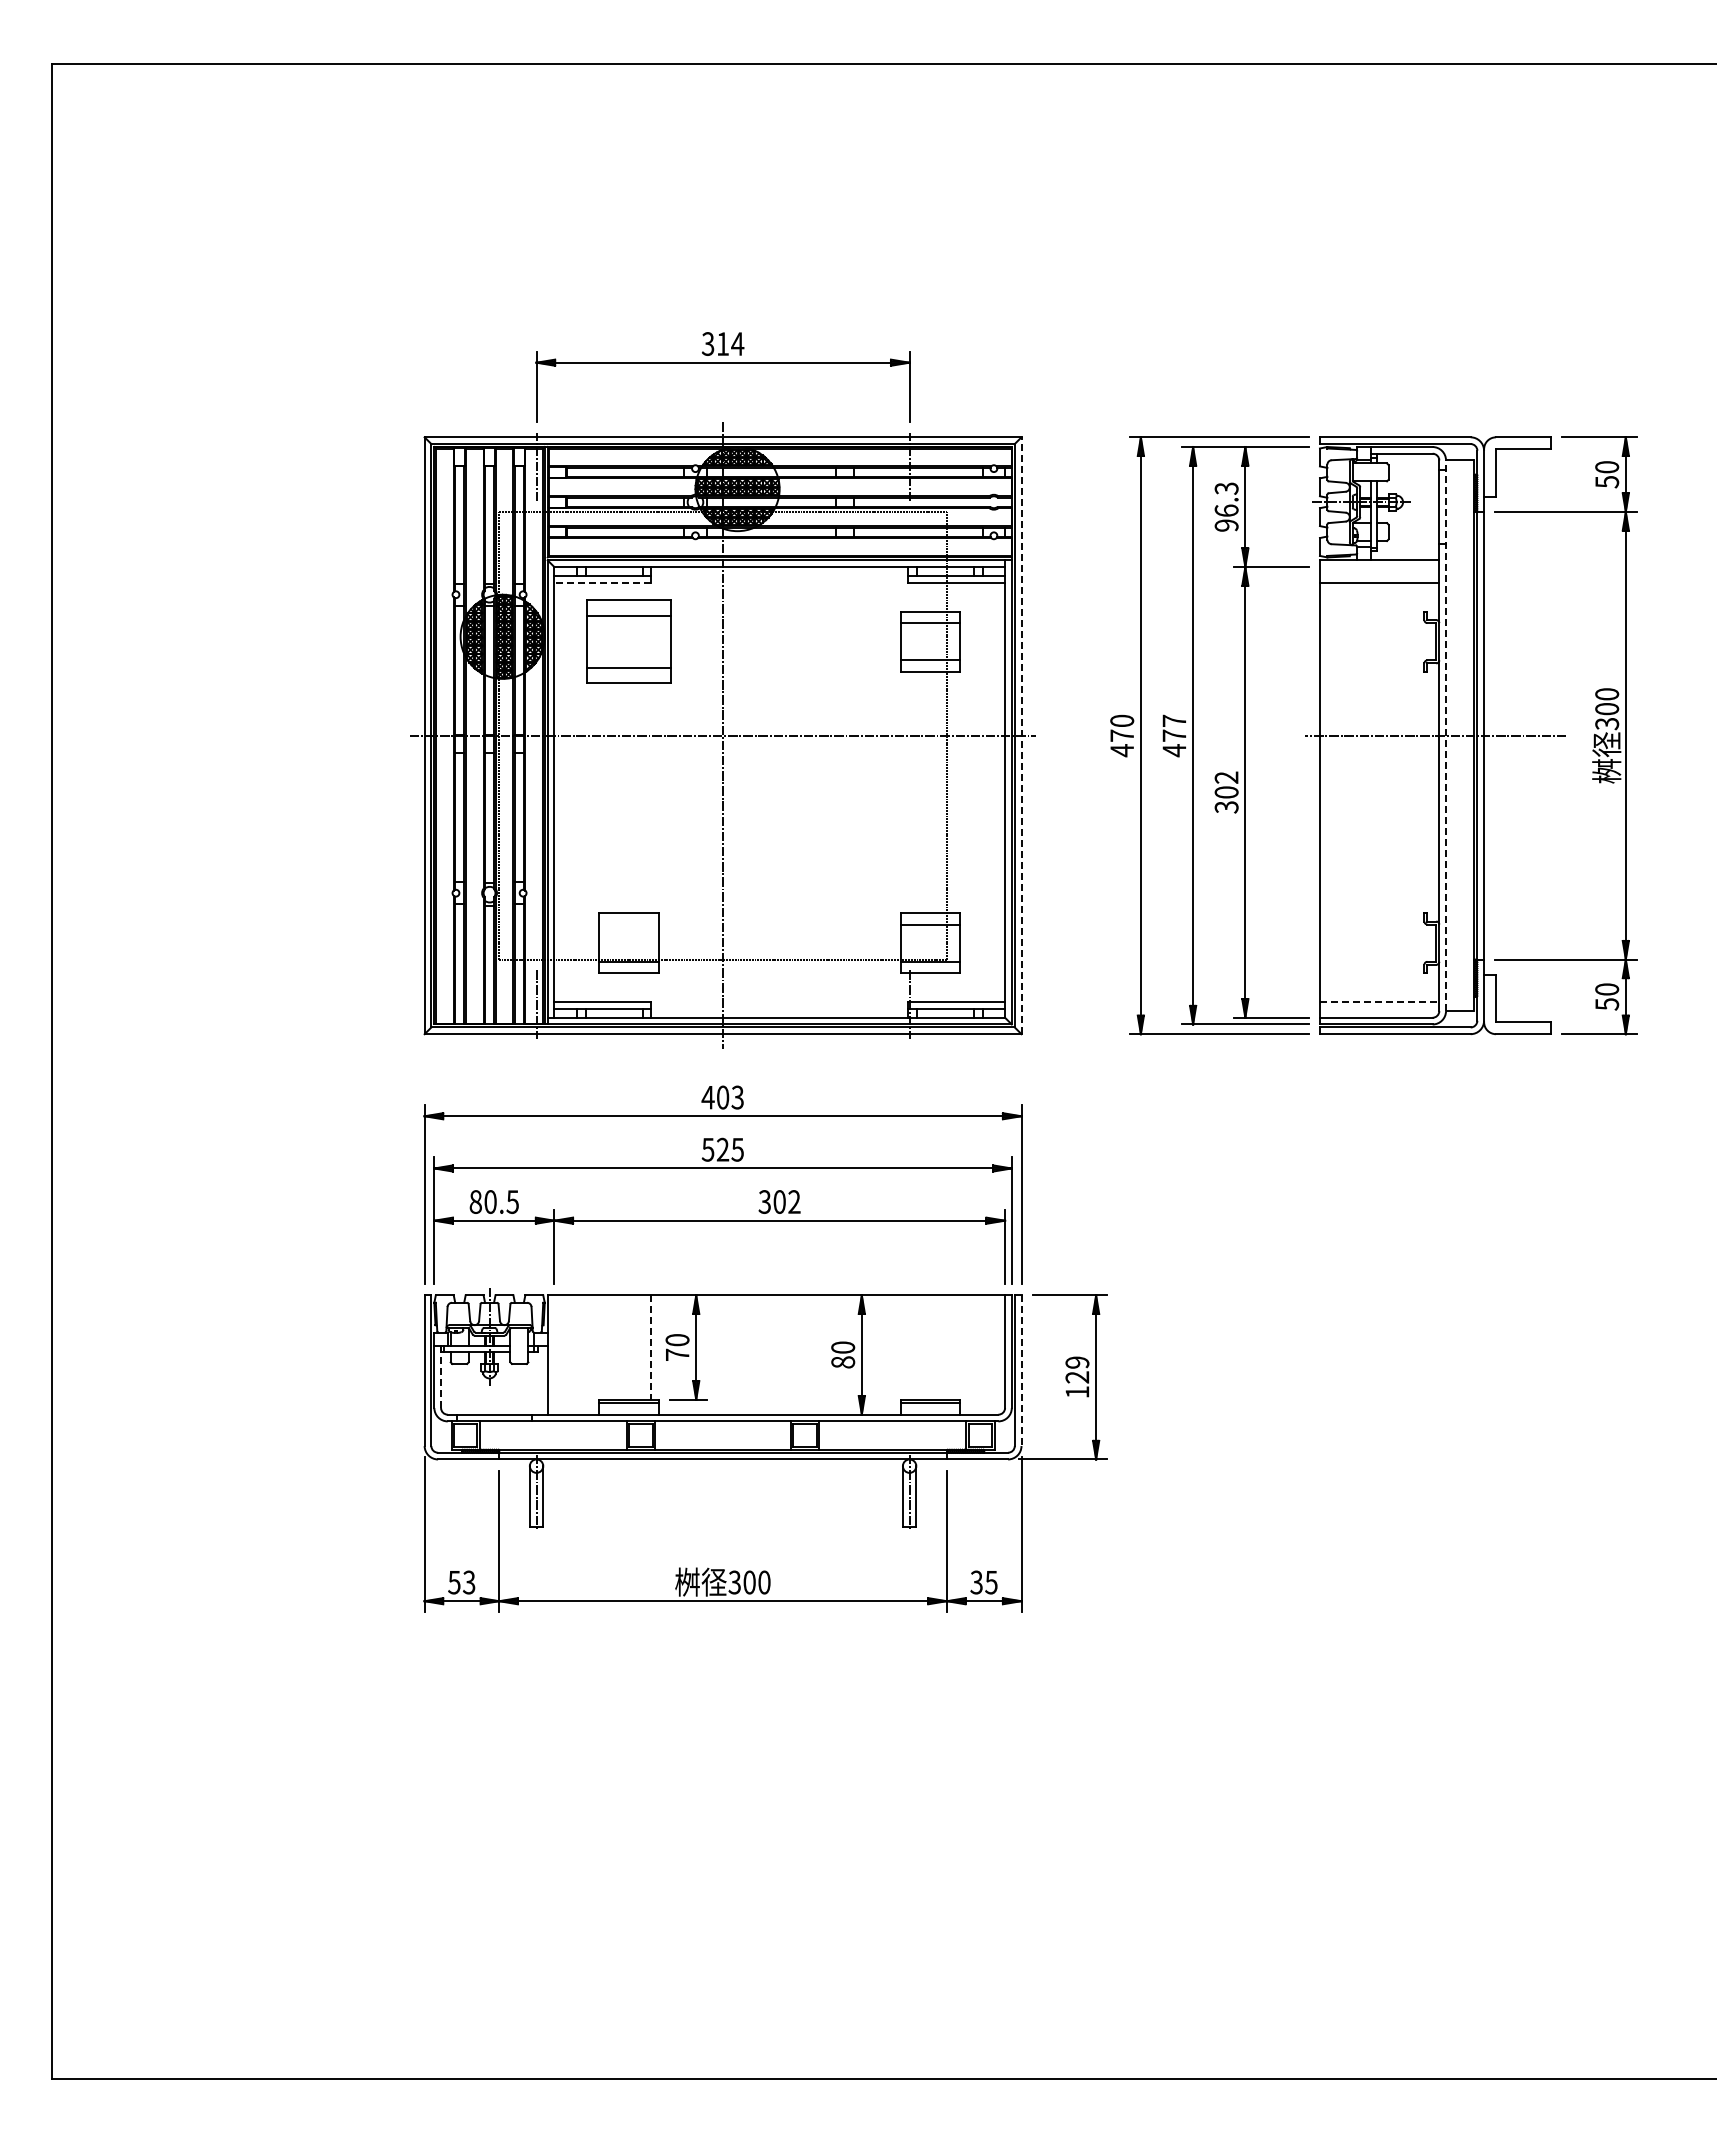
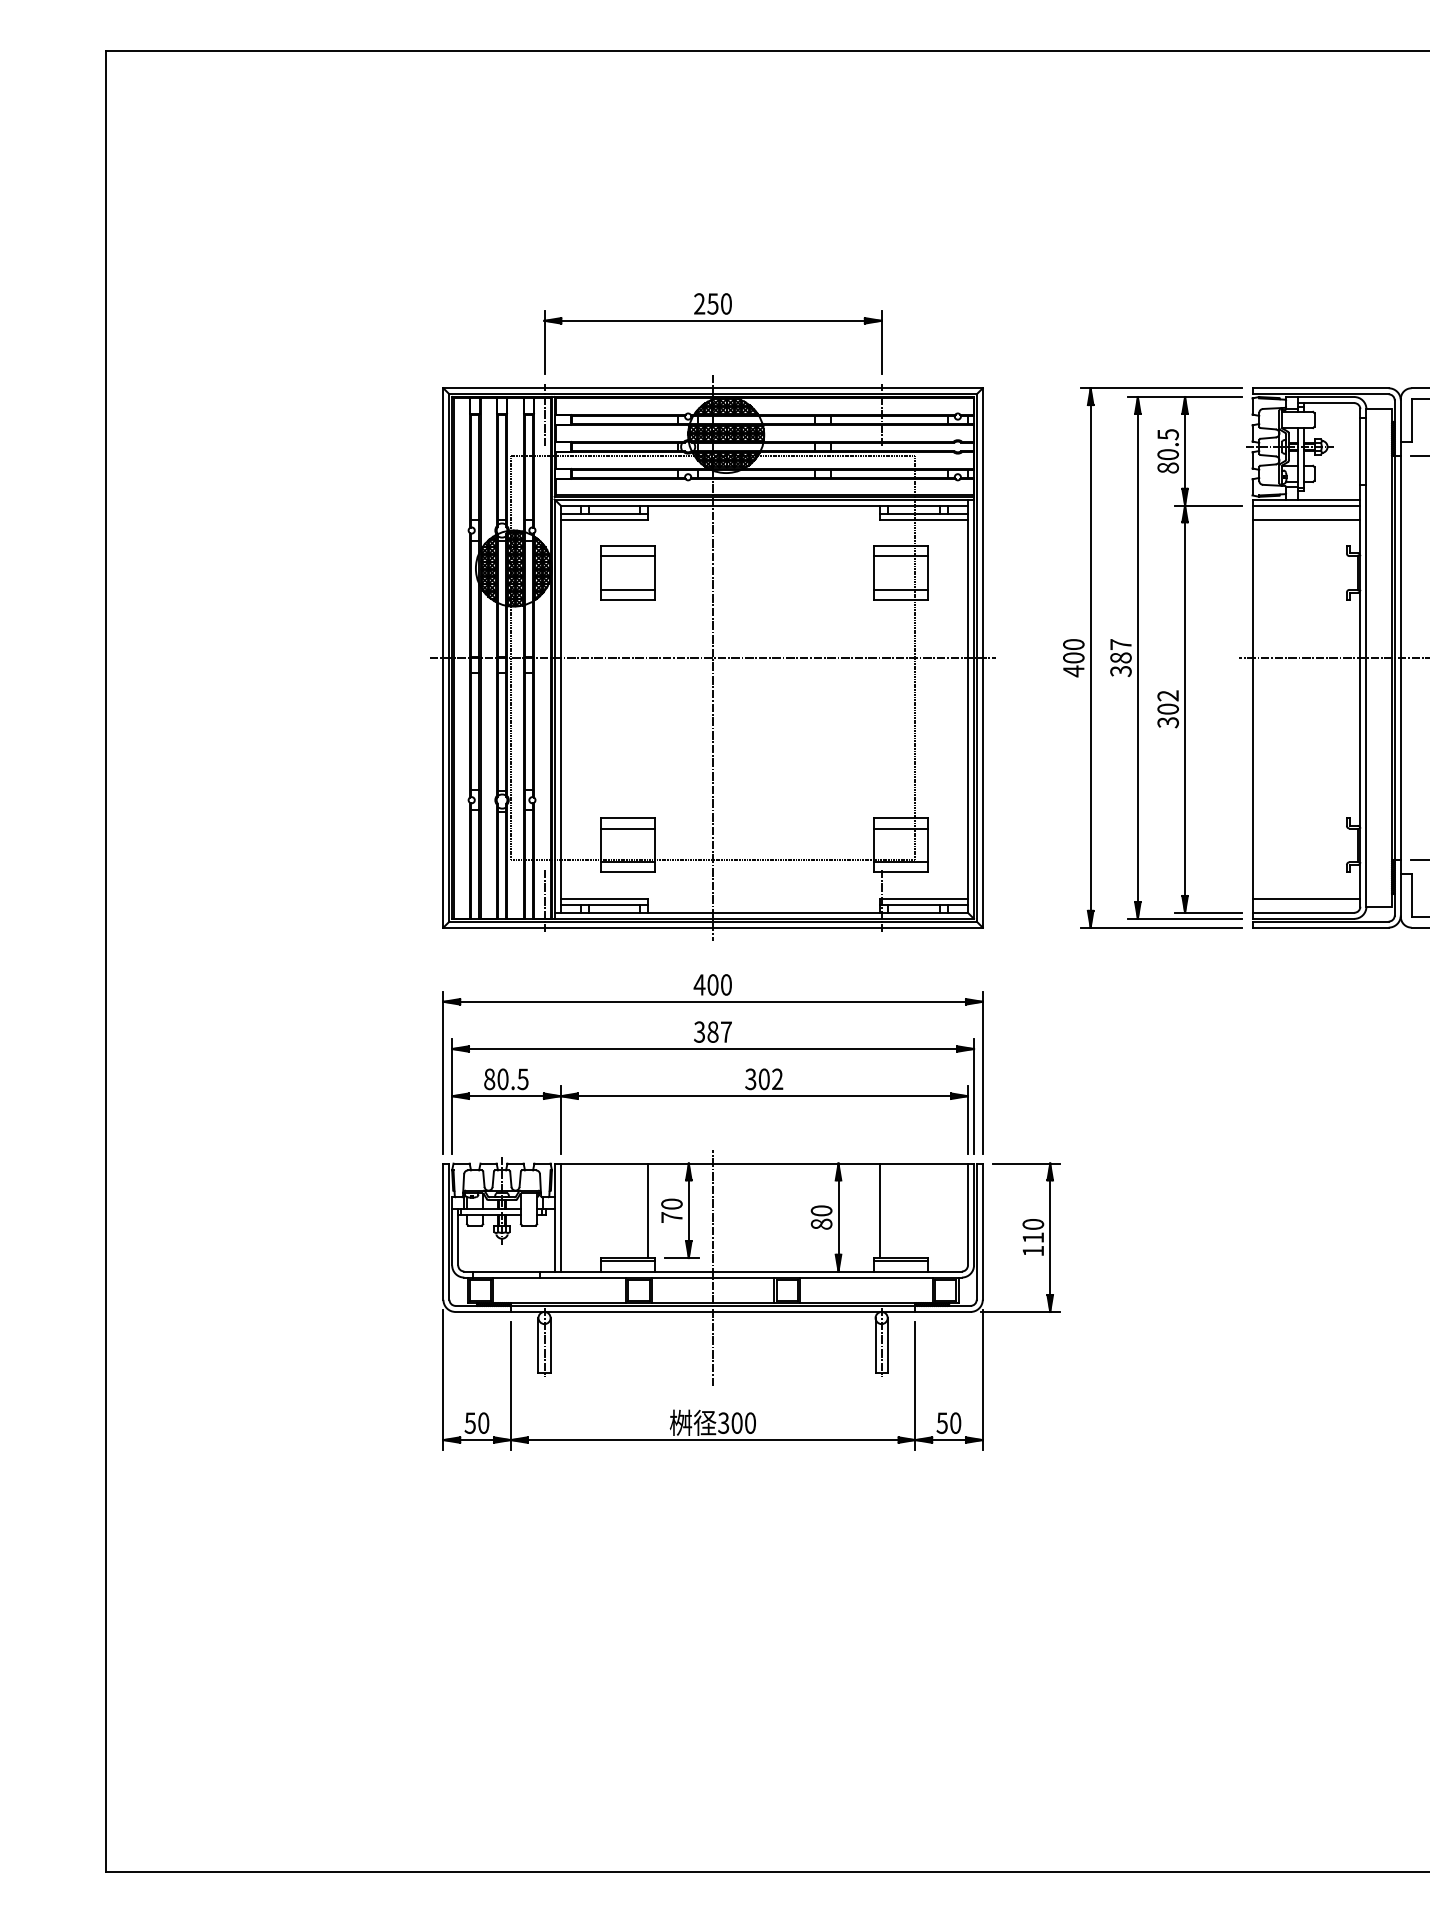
text: (722, 343) -> (712, 303), 314 -> 250
text: (1226, 506) -> (1168, 450), 96.3 -> 80.5
line: (1379, 567) -> (1306, 505), added
line: (602, 582) -> (604, 519), dashed -> solid
part: (628, 641) -> (627, 572), size x0.71
line: (1021, 735) -> (982, 657), dashed -> solid
text: (1122, 735) -> (1074, 657), 470 -> 400
line: (1446, 735) -> (1366, 657), dashed -> solid
text: (1174, 743) -> (1121, 664), 477 -> 387
line: (628, 924) -> (627, 828), added
line: (1379, 1002) -> (1306, 899), dashed -> solid
text: (737, 1097) -> (726, 984), 403 -> 400
text: (722, 1149) -> (712, 1031), 525 -> 387
line: (908, 1347) -> (880, 1210), added
line: (651, 1348) -> (648, 1211), dashed -> solid
line: (554, 1354) -> (560, 1217), added
text: (1077, 1369) -> (1033, 1230), 129 -> 110
line: (1021, 1371) -> (982, 1232), dashed -> solid
line: (441, 1377) -> (458, 1237), dashed -> solid
line: (723, 1410) -> (713, 1267), added
text: (469, 1582) -> (483, 1423), 53 -> 50
text: (984, 1582) -> (949, 1423), 35 -> 50

